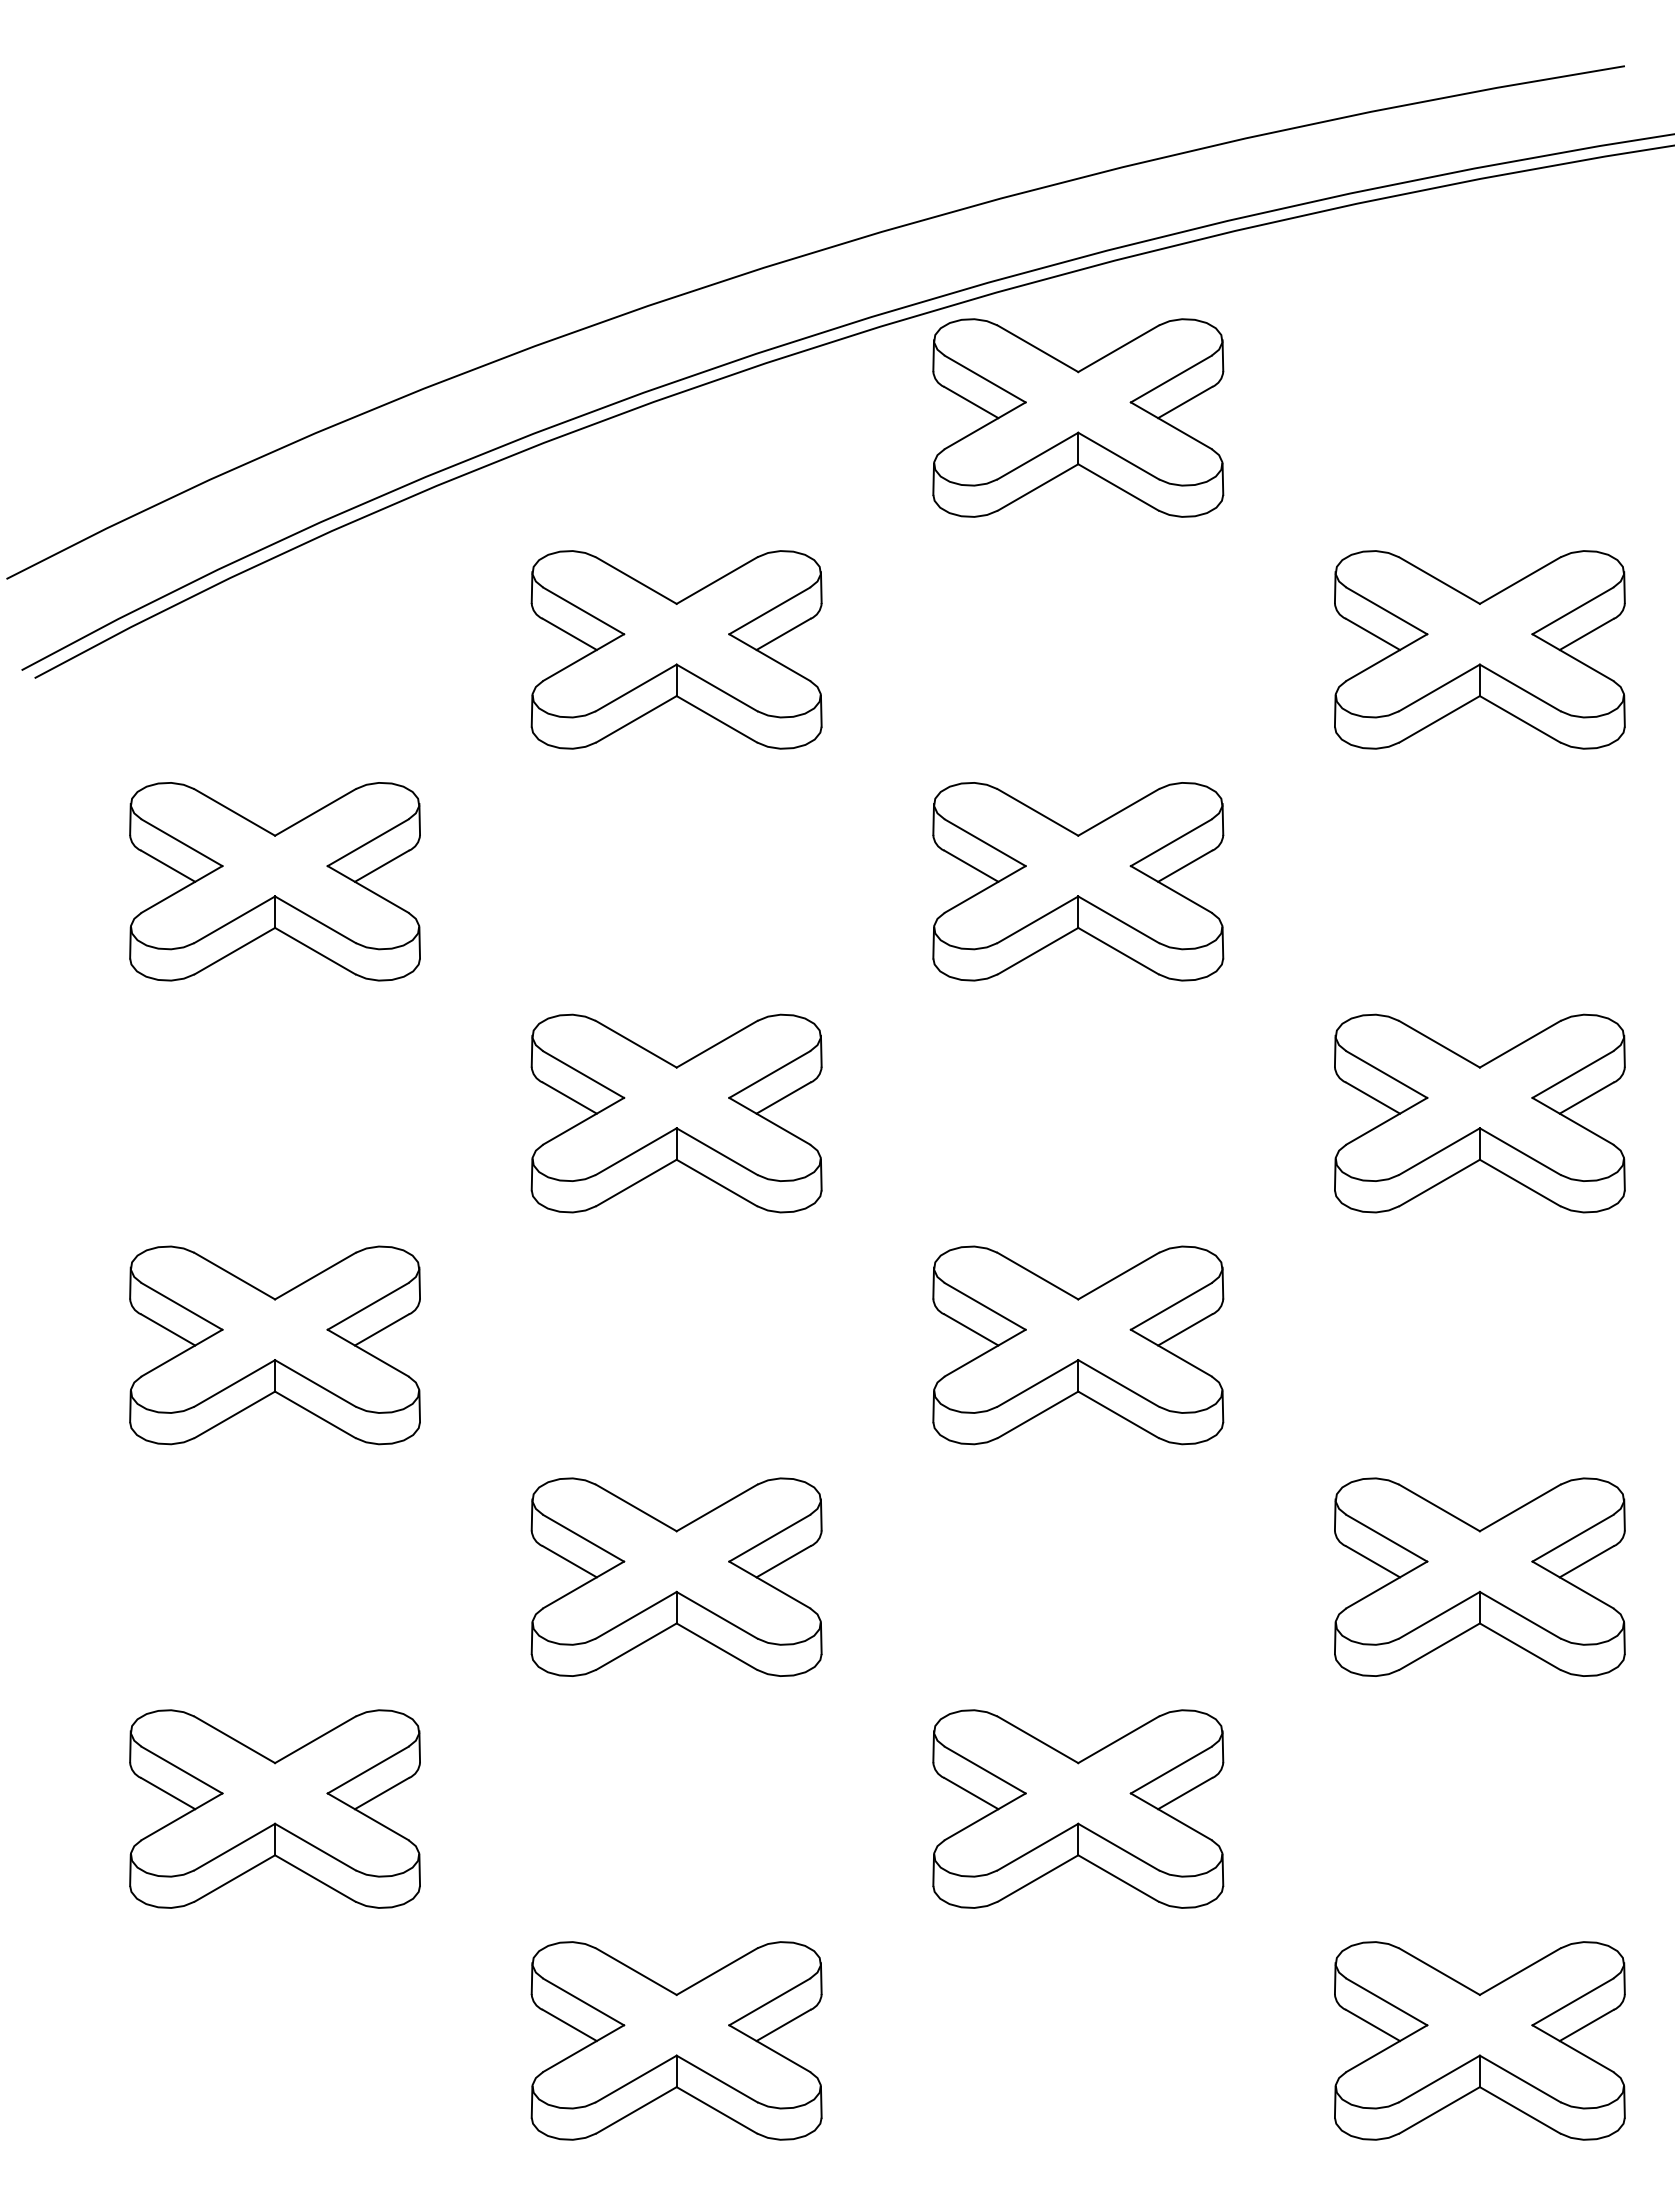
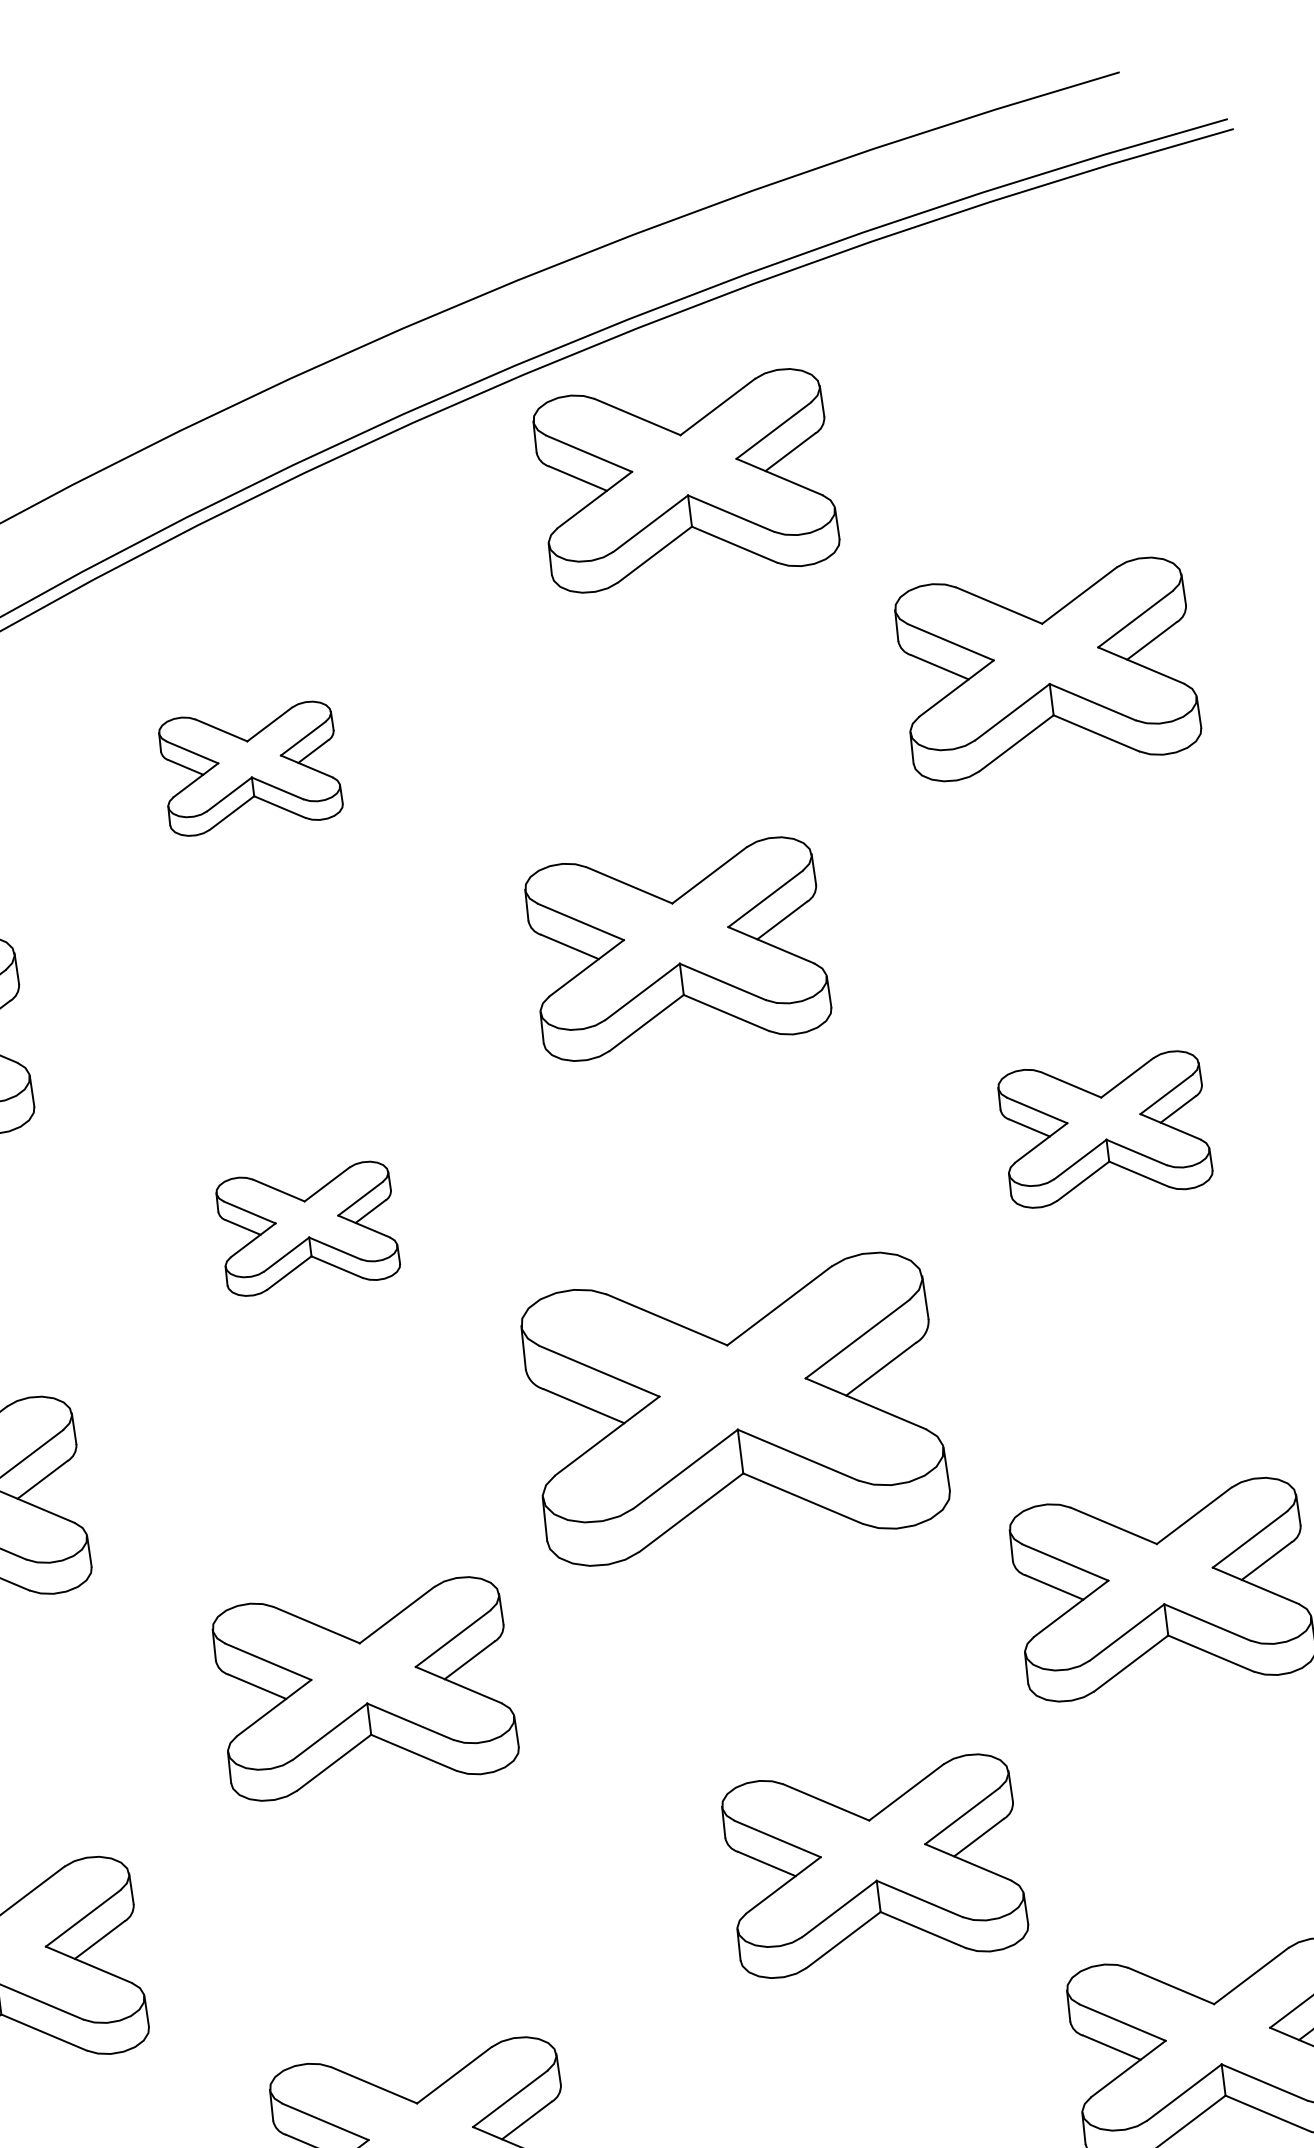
part: (1078, 417) -> (686, 480), moved
part: (676, 649) -> (250, 768), size x0.6
part: (676, 1113) -> (307, 1228), size x0.6
part: (1479, 1113) -> (1104, 1129), size x0.7
part: (1078, 1345) -> (735, 1409), size x1.4
part: (1078, 1808) -> (875, 1865), moved

